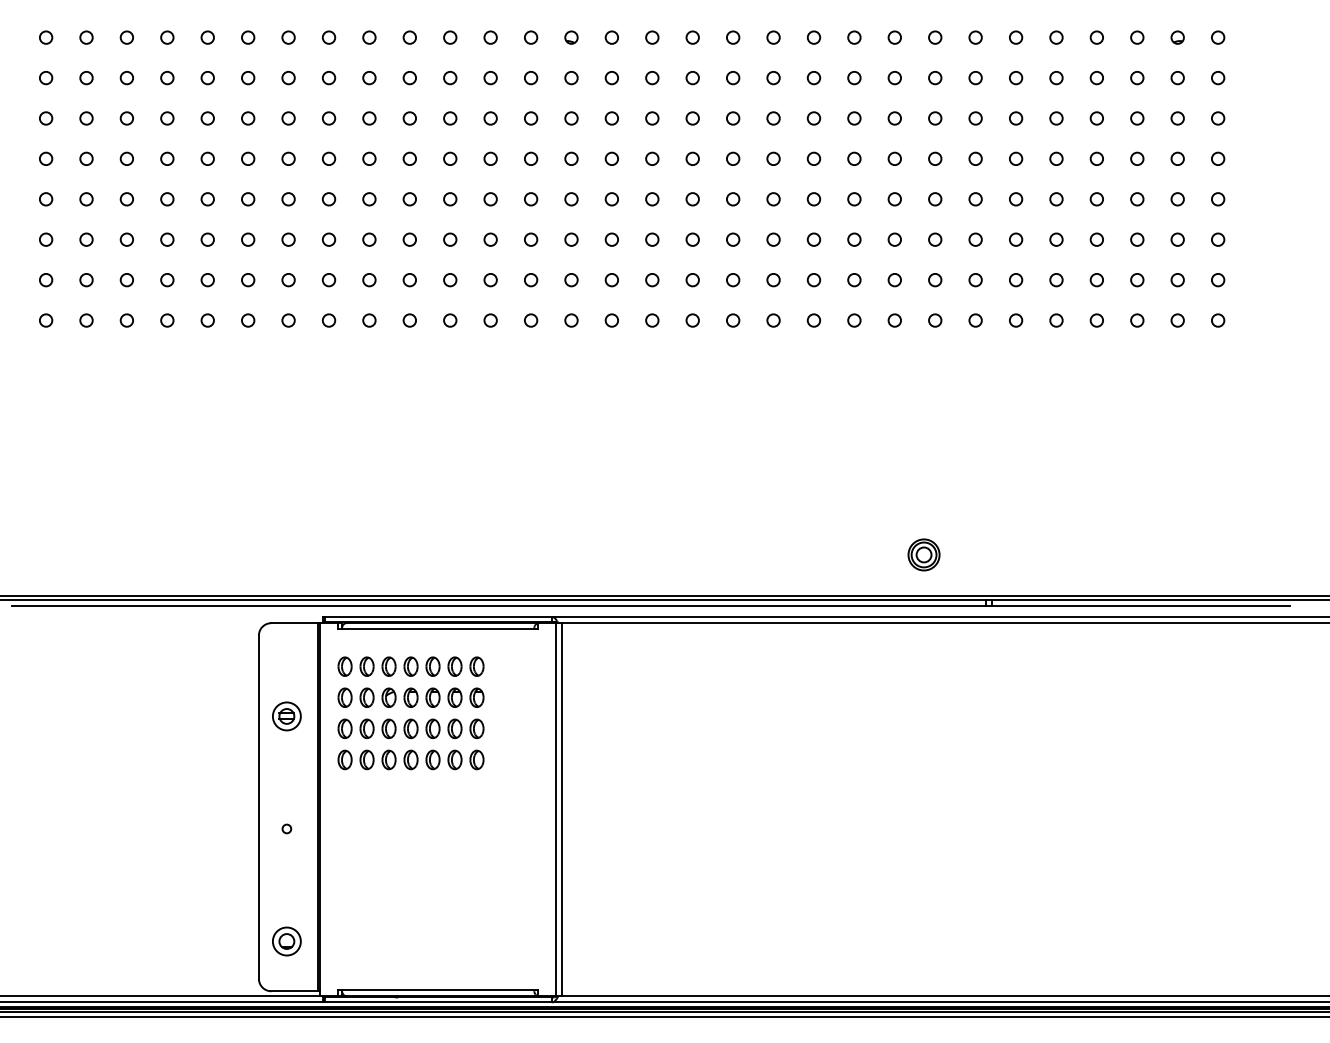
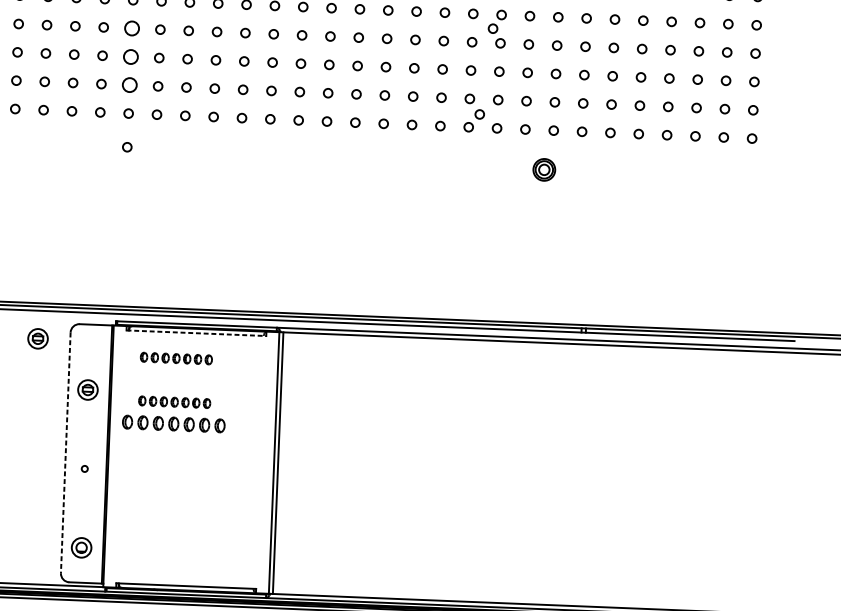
circle: (842, 178) -> (492, 28), added
circle: (328, 199) -> (131, 28), size x1.6
circle: (328, 239) -> (130, 56), size x1.6
circle: (328, 280) -> (129, 85), size x1.6
circle: (828, 301) -> (479, 114), added
circle: (328, 368) -> (126, 147), added
part: (923, 554) -> (543, 169), moved
line: (438, 629) -> (196, 333), solid -> dashed
part: (212, 646) -> (37, 338), added
part: (410, 666) -> (176, 358), size x0.7
part: (410, 697) -> (175, 380), removed
part: (410, 728) -> (174, 401), size x0.7
line: (258, 807) -> (65, 453), solid -> dashed

